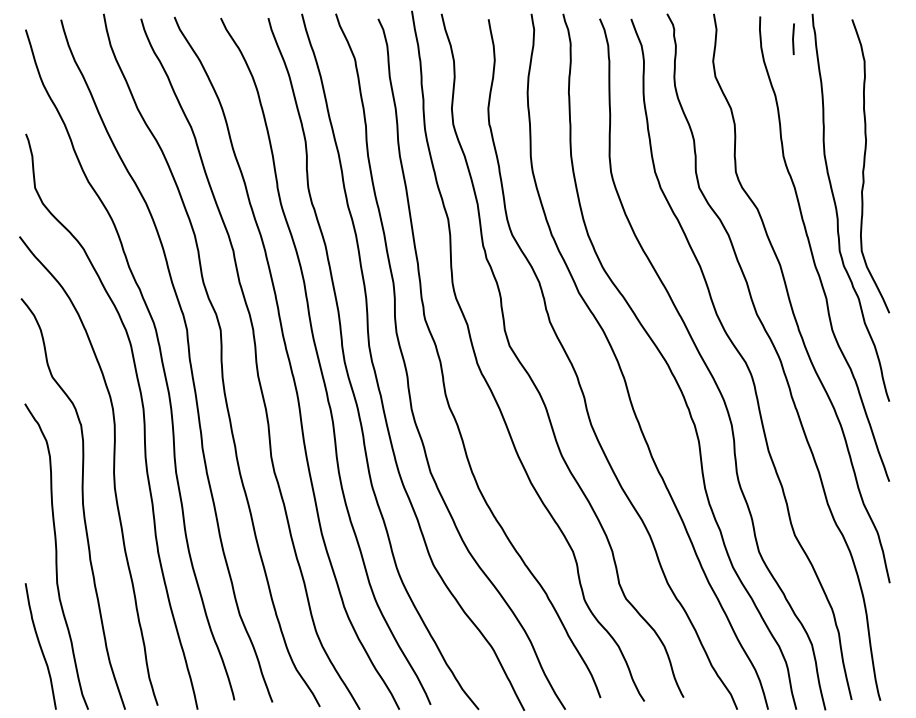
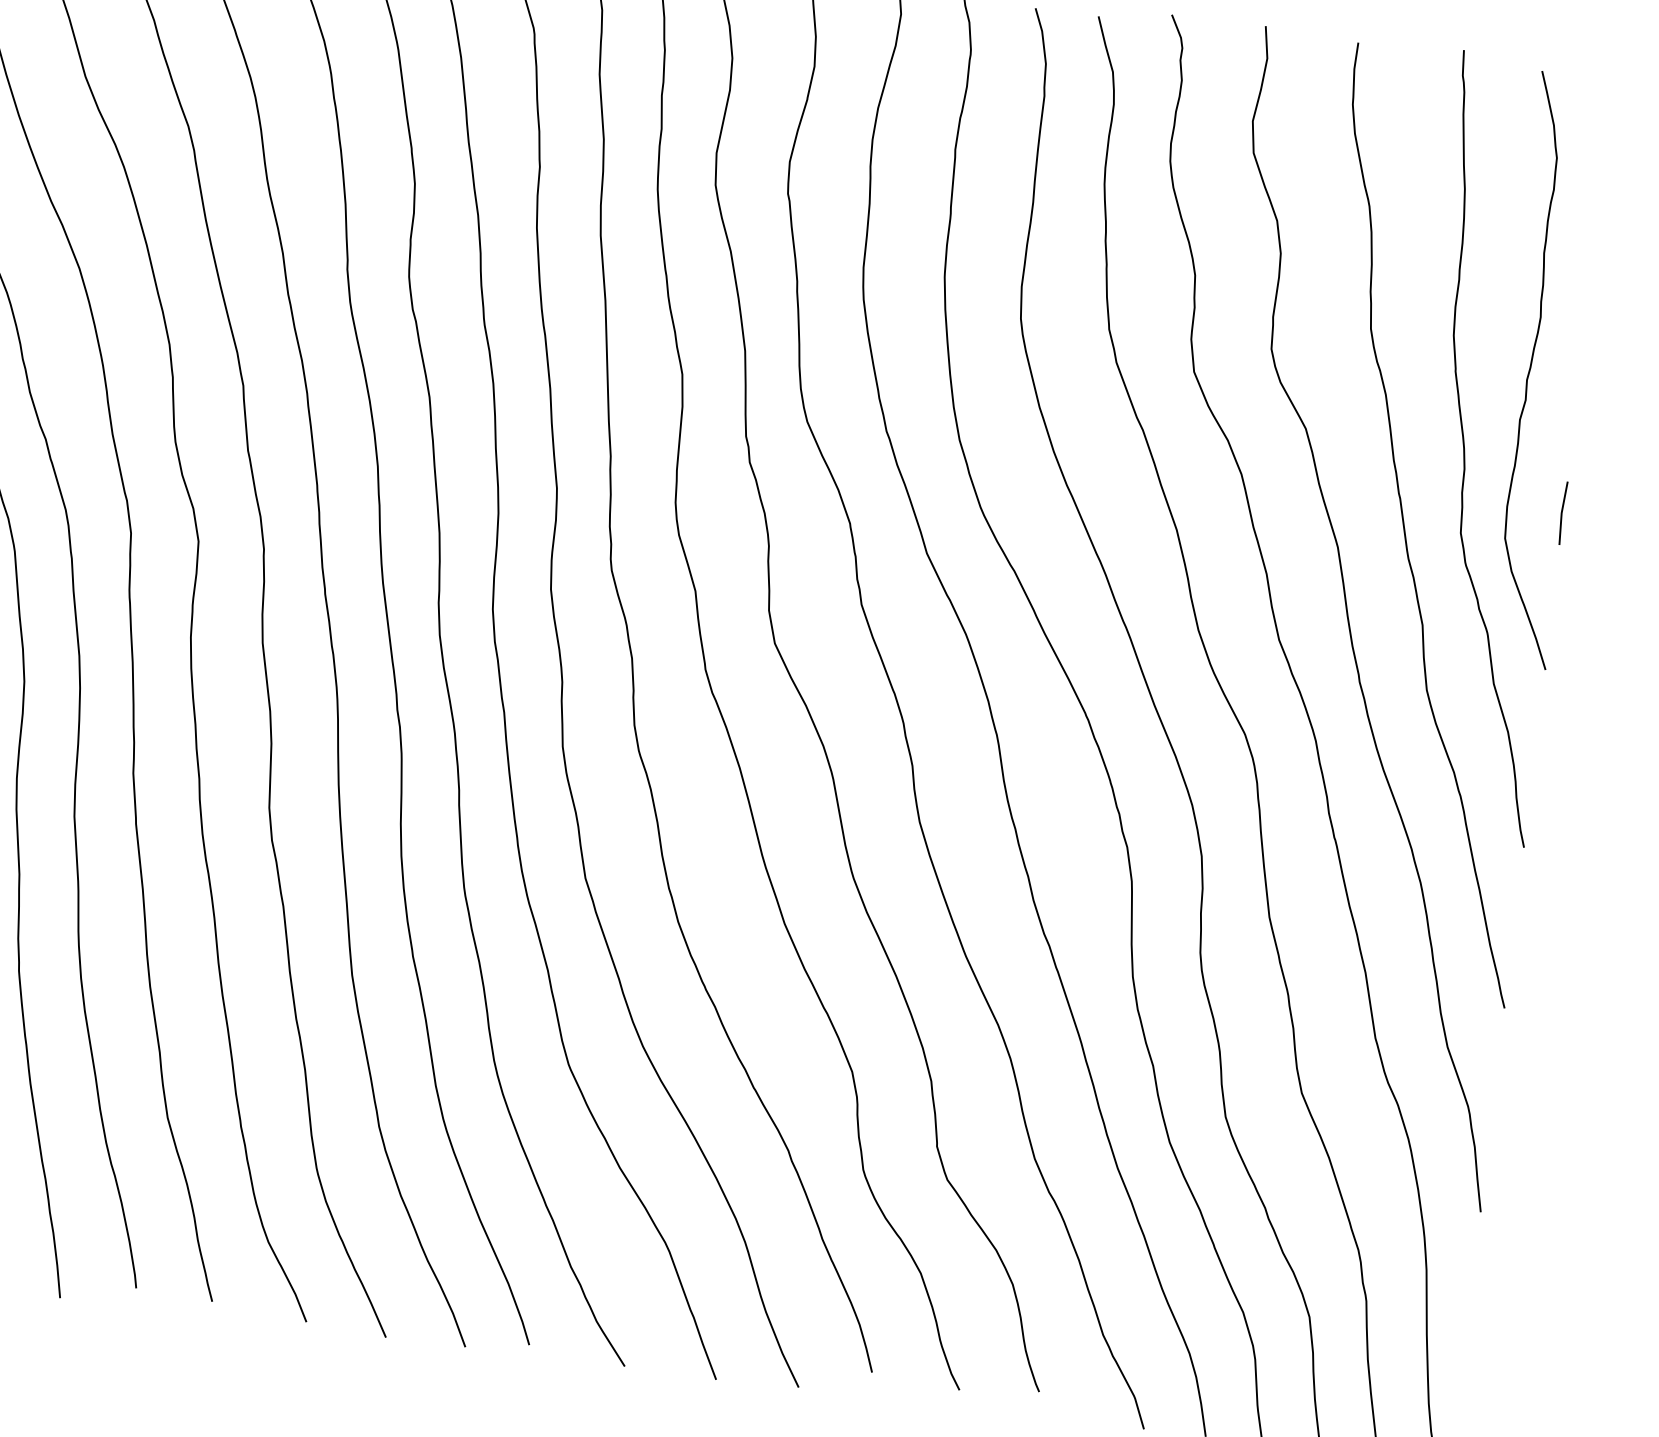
line: (793, 38) -> (1562, 511), moved

